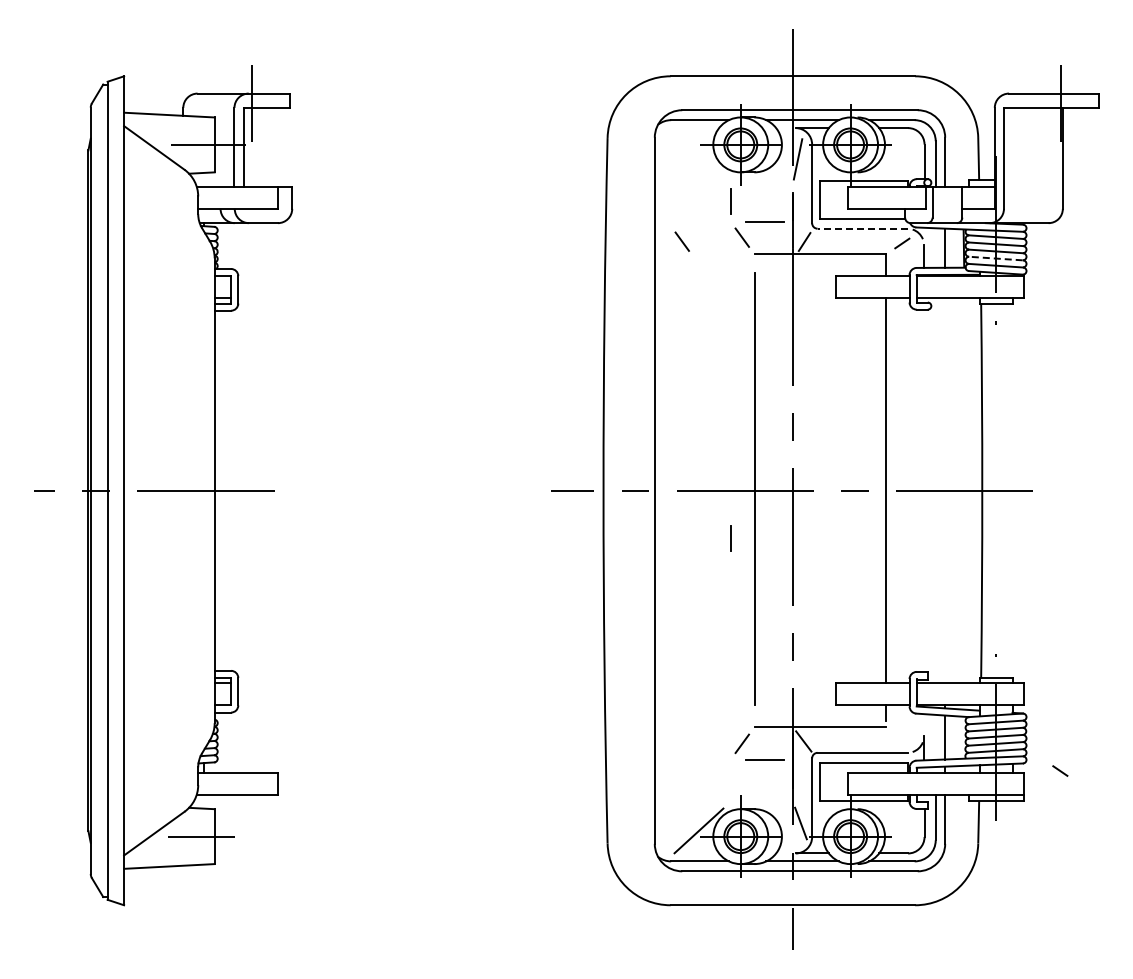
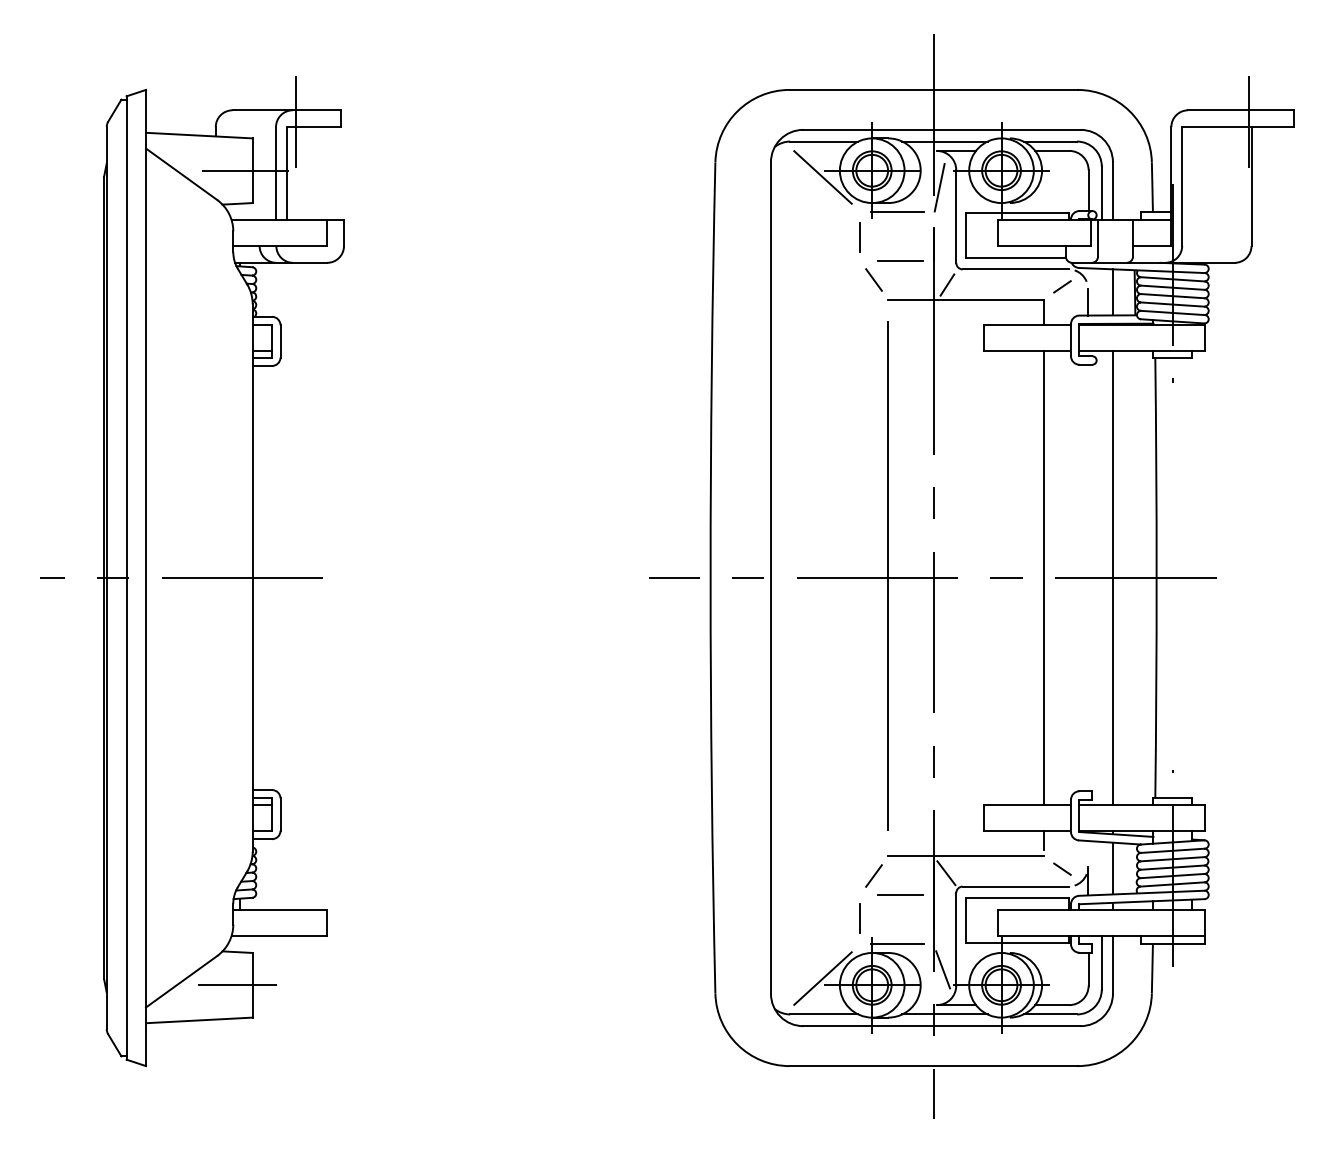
line: (698, 150) -> (822, 177), added
line: (762, 179) -> (897, 211), added
line: (862, 228) -> (1015, 269), dashed -> solid
line: (681, 241) -> (802, 284), removed
line: (995, 258) -> (1172, 304), dashed -> solid
line: (945, 490) -> (1113, 577), added
line: (730, 538) -> (860, 918), moved
line: (1060, 770) -> (1062, 868), moved
line: (762, 801) -> (897, 943), added

